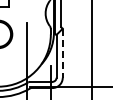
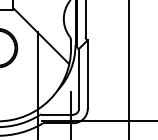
hatch: (29, 25) -> (41, 35), added
line: (62, 53) -> (87, 74), dashed -> solid

